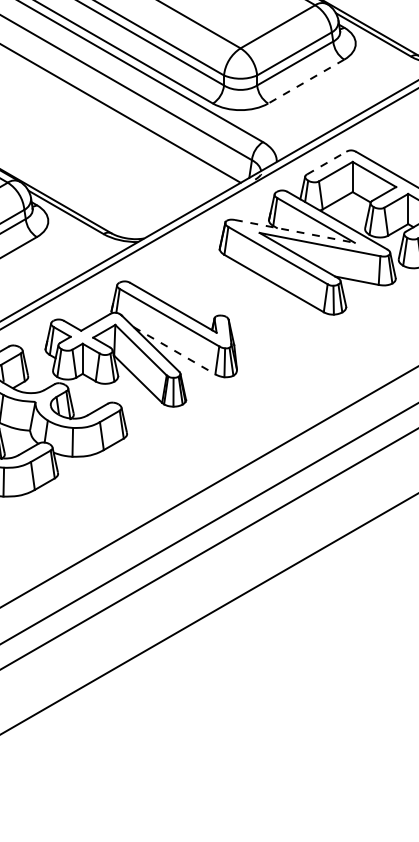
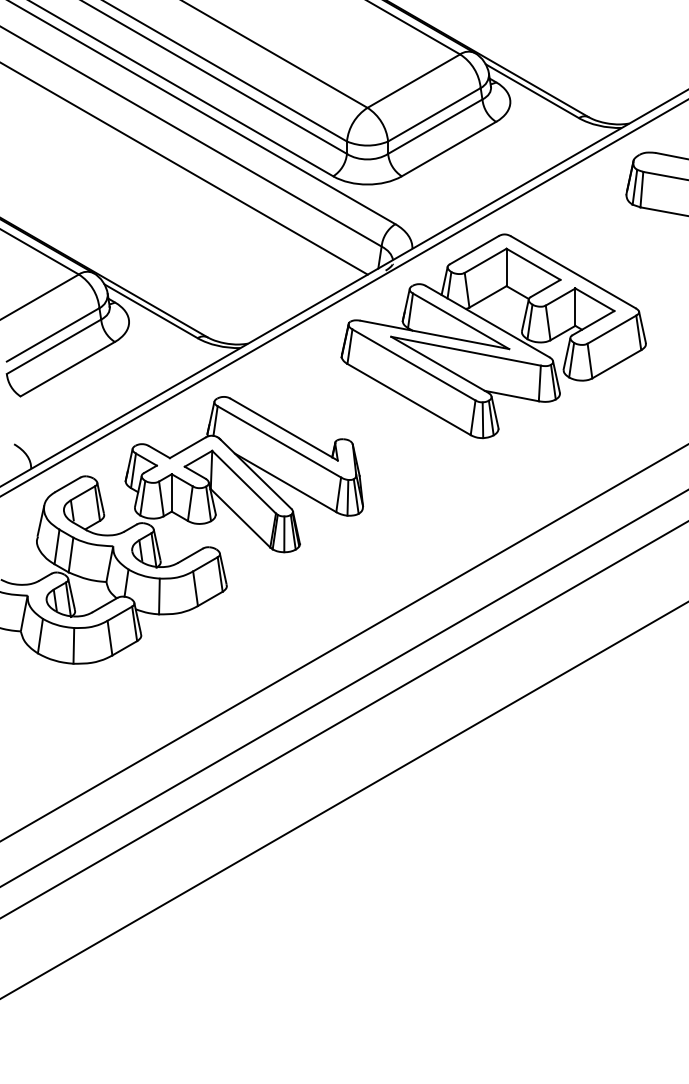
line: (305, 81) -> (448, 149), dashed -> solid
line: (326, 162) -> (474, 249), dashed -> solid
line: (294, 231) -> (434, 334), dashed -> solid
line: (174, 350) -> (285, 482), dashed -> solid

